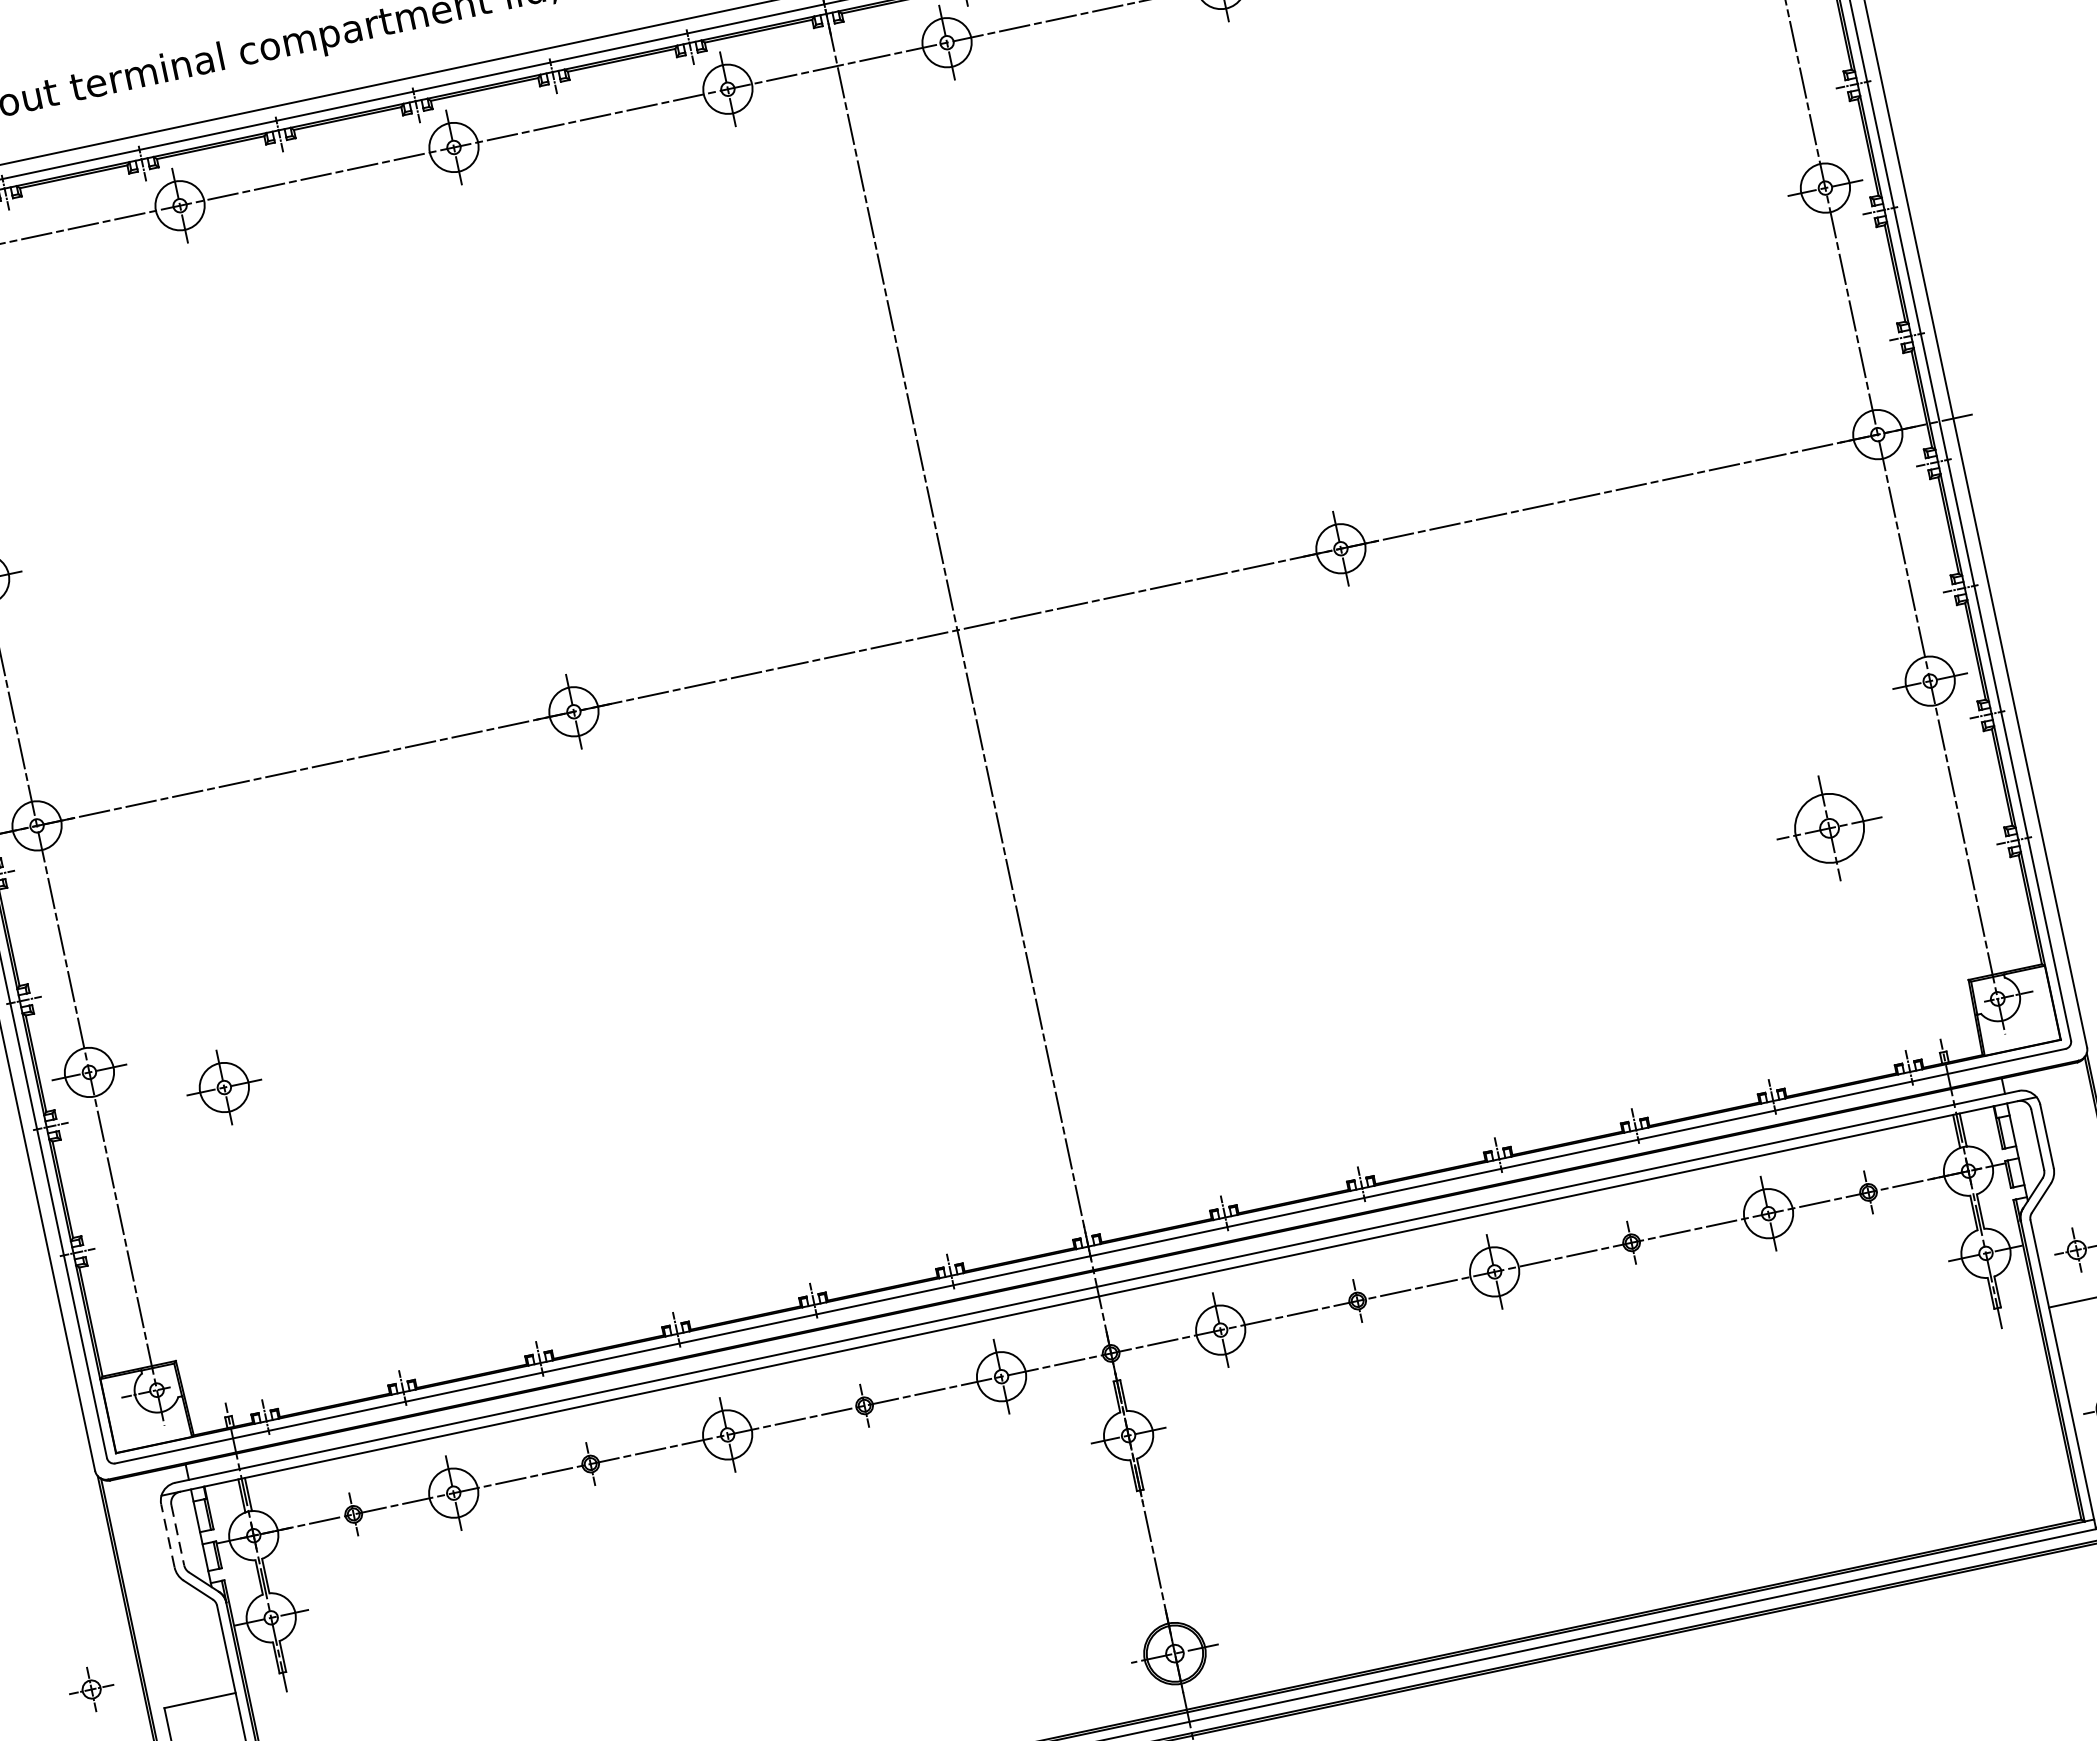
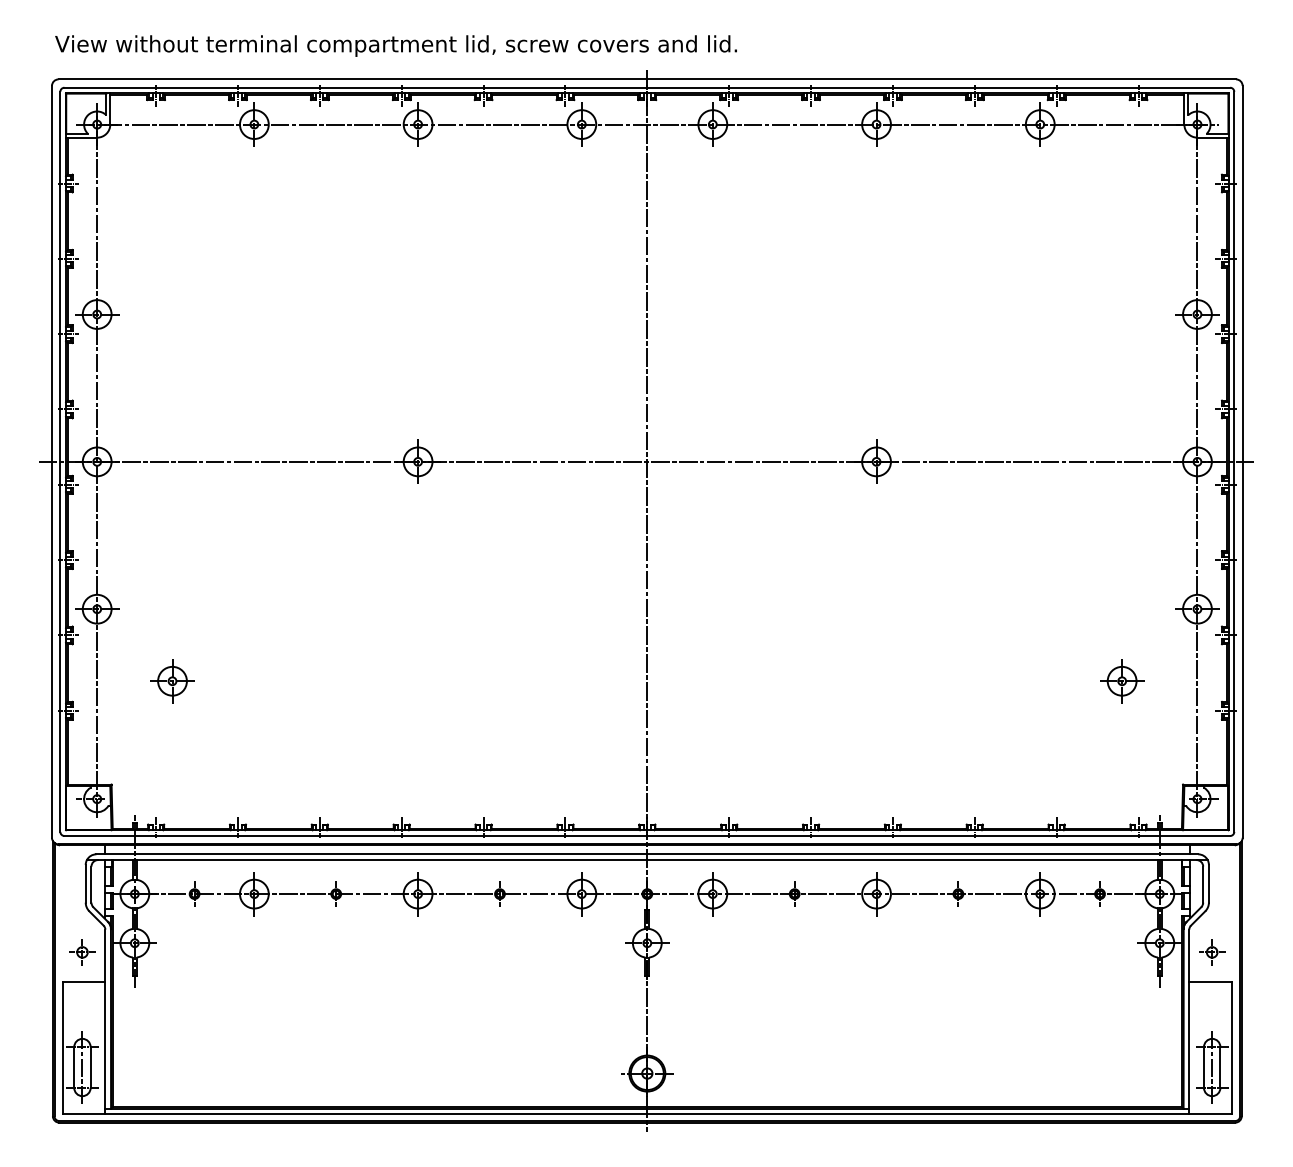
part: (1830, 828) -> (1122, 681), size x0.71
part: (224, 1087) -> (172, 681), moved
line: (167, 1535) -> (85, 883), dashed -> solid
line: (178, 1536) -> (91, 885), dashed -> solid
part: (91, 1689) -> (82, 952), moved

